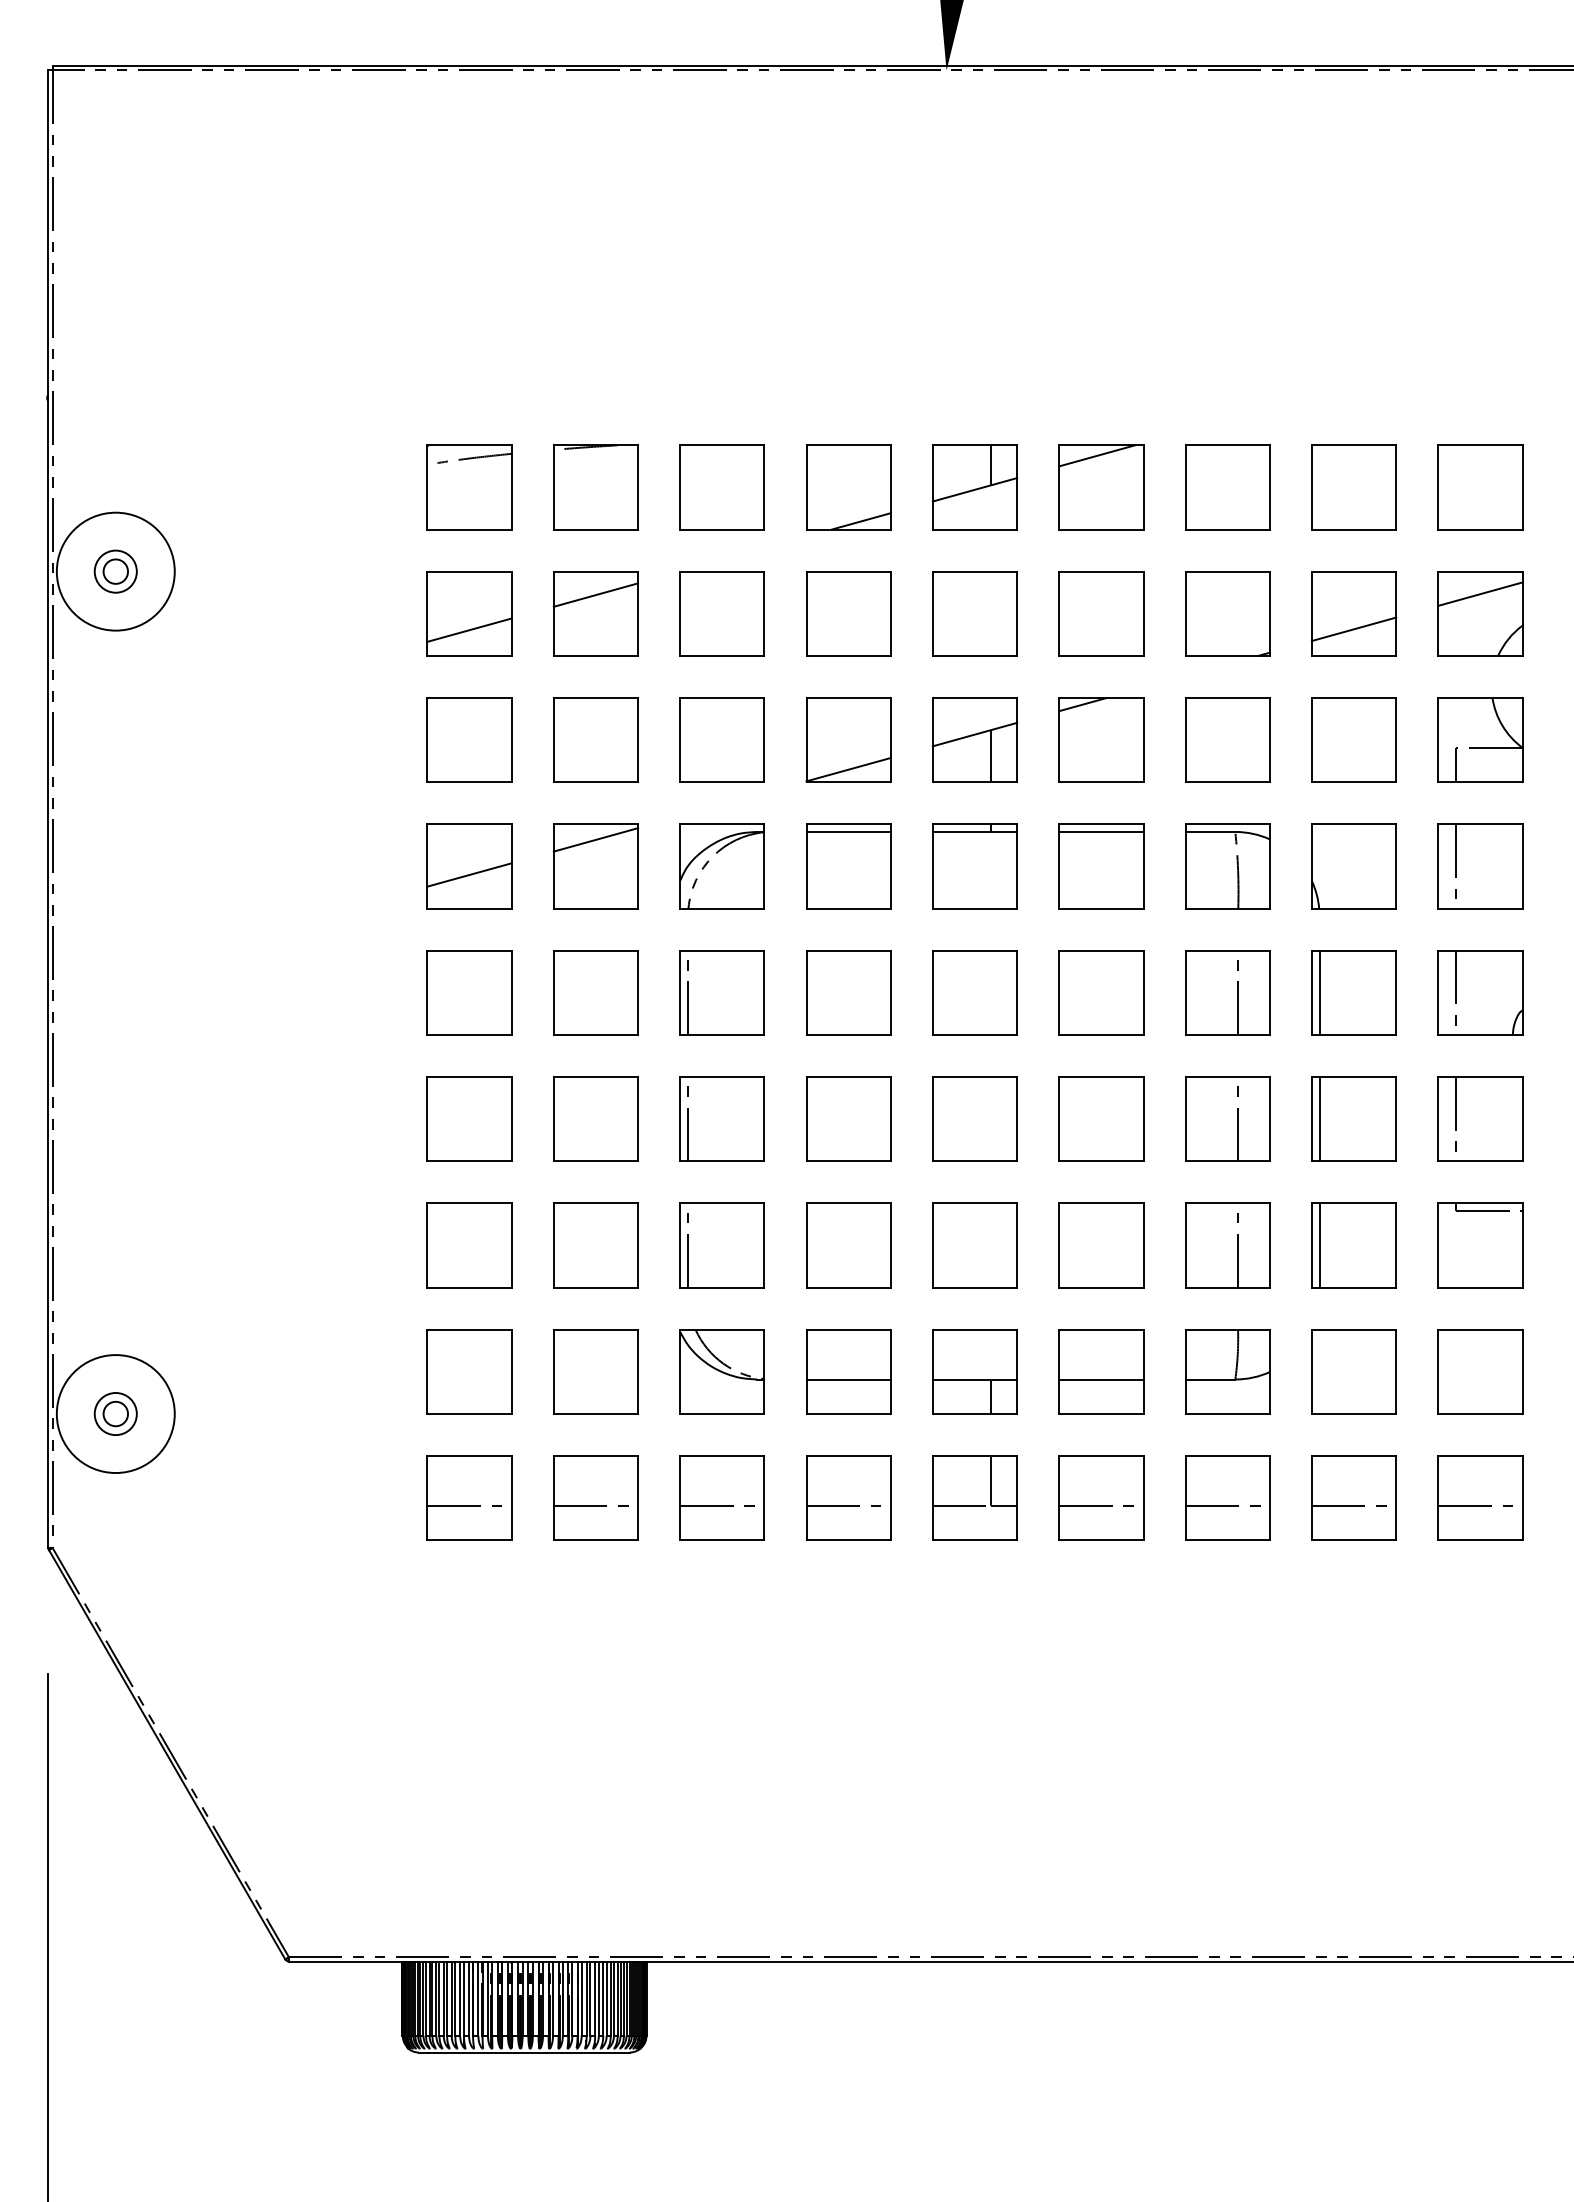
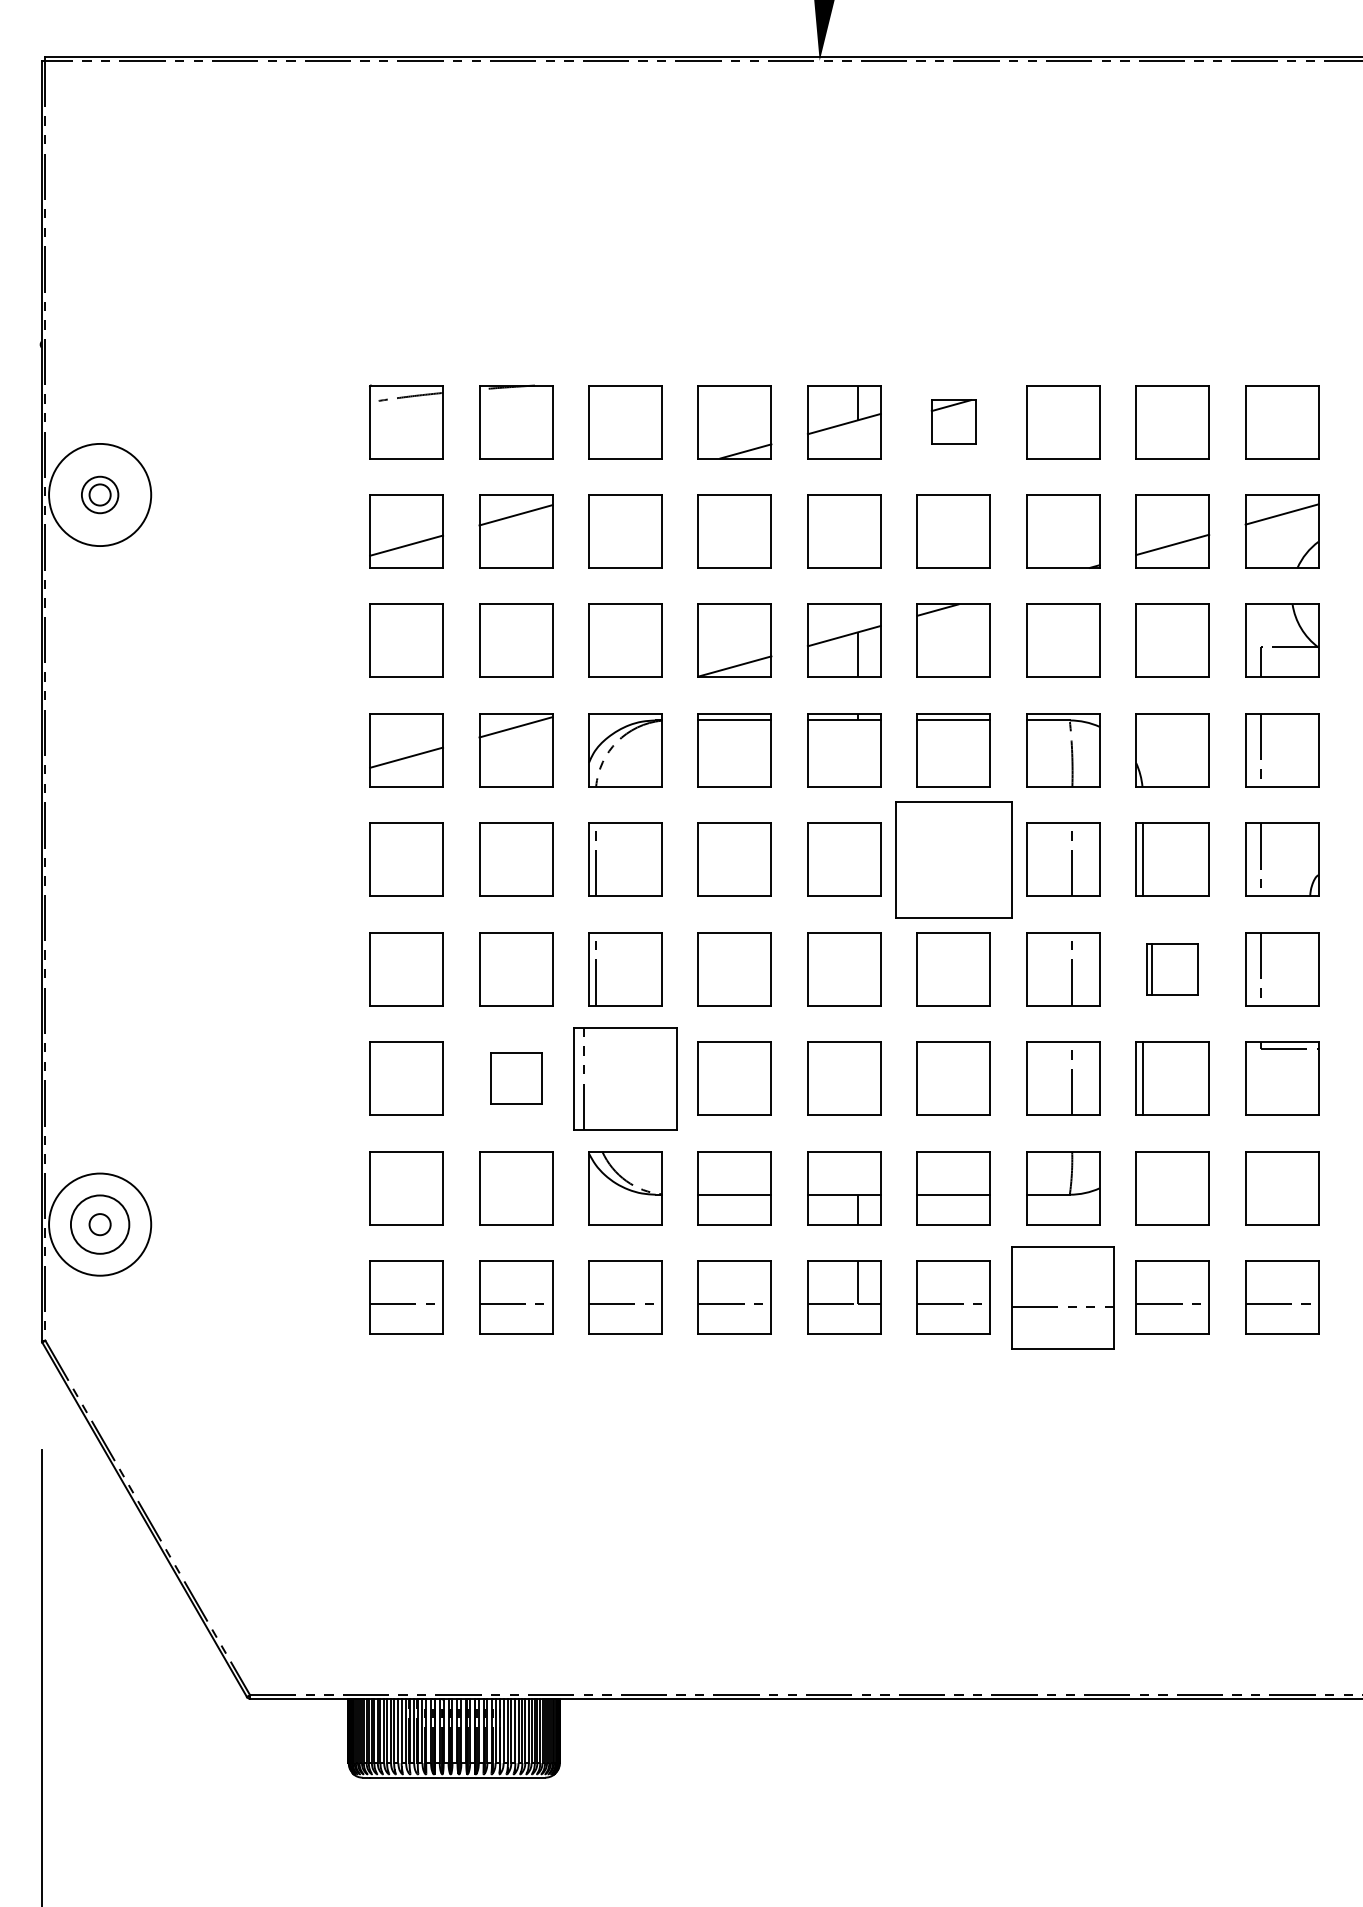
part: (1101, 486) -> (953, 421), size x0.6
part: (1101, 992) -> (953, 859), size x1.6
part: (1353, 1119) -> (1172, 969), size x0.7
part: (596, 1245) -> (516, 1078), size x0.7
part: (722, 1245) -> (625, 1078), size x1.4
circle: (115, 1413) -> (99, 1224), size x1.6
part: (1228, 1498) -> (1063, 1297), size x1.4

